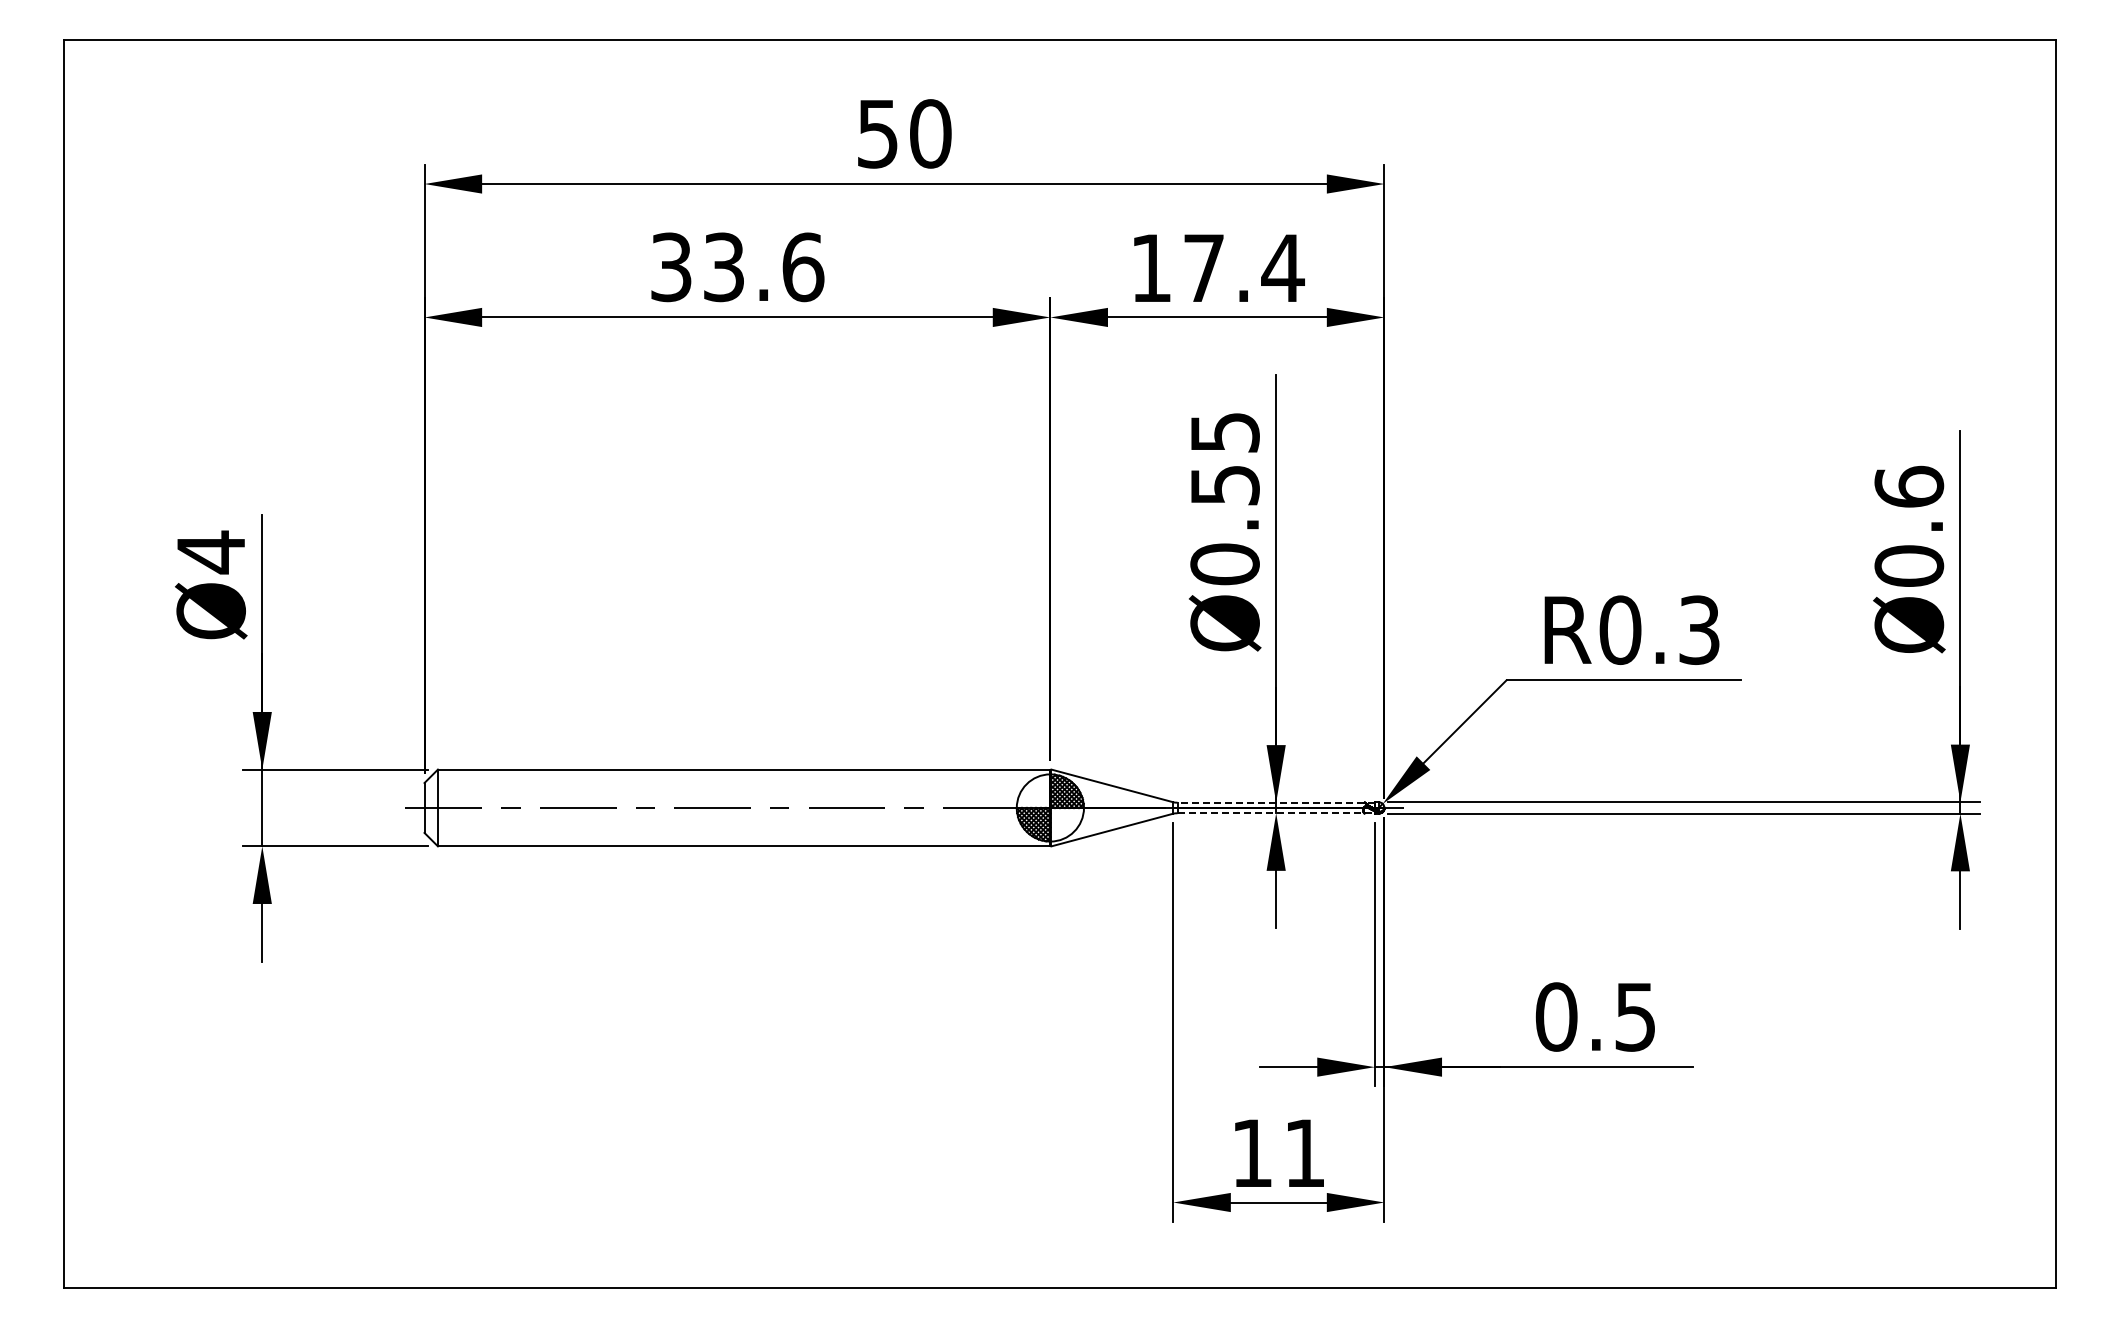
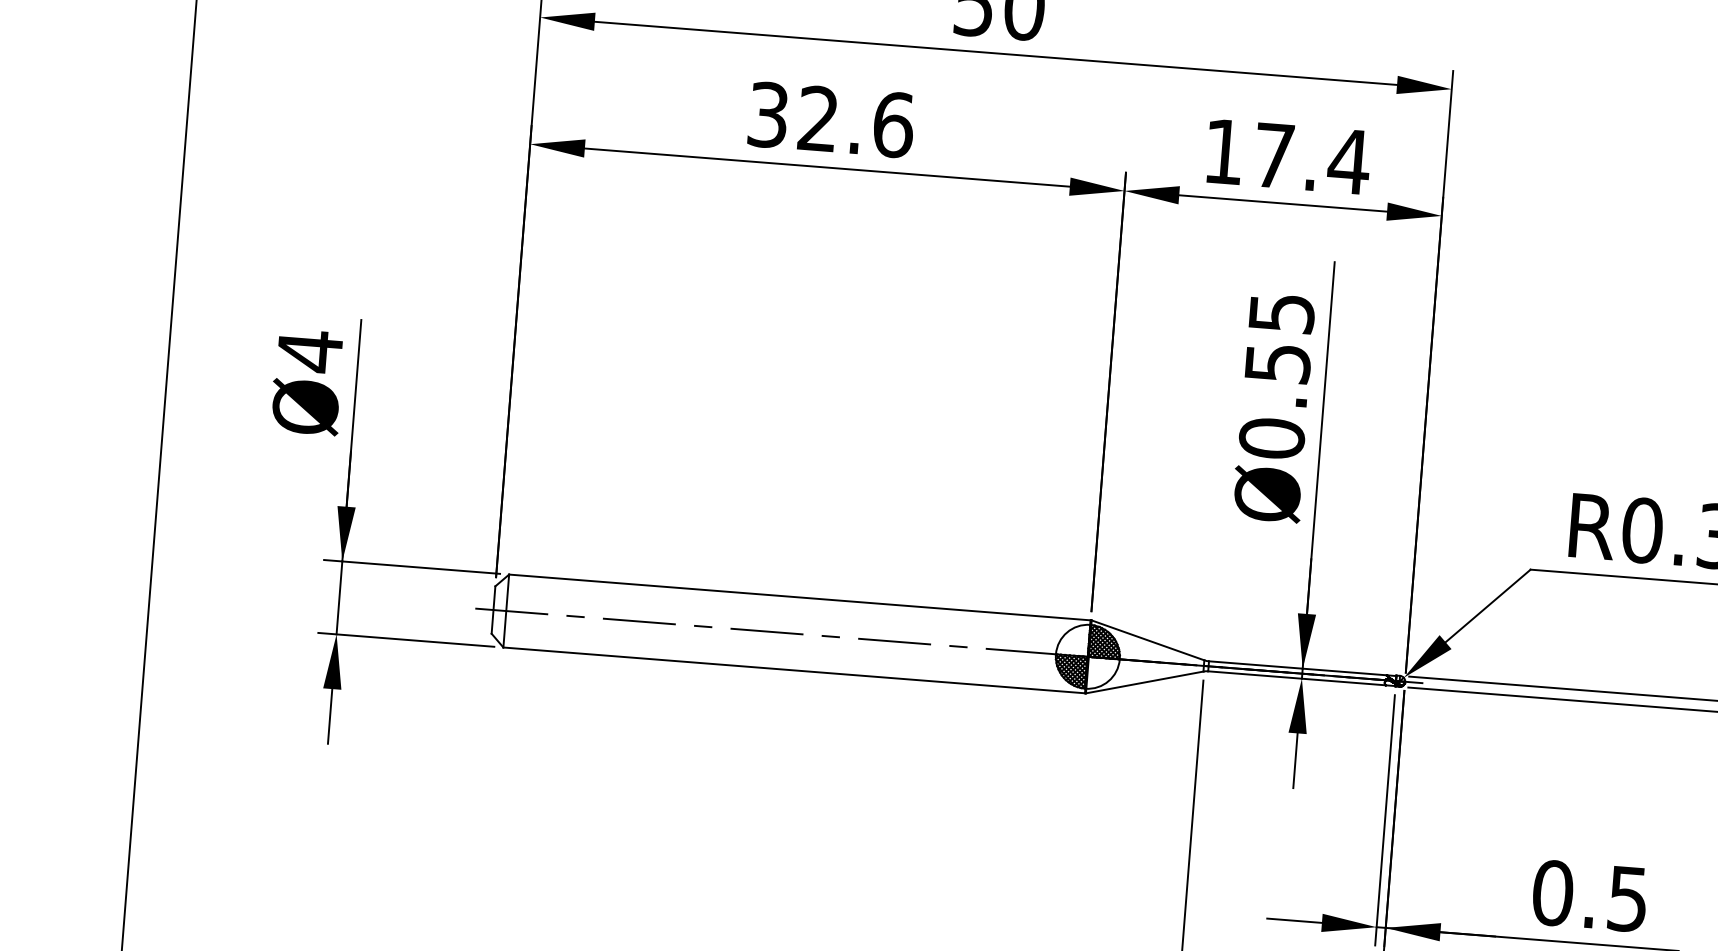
text: (723, 267) -> (817, 119), 33.6 -> 32.6
line: (1276, 802) -> (1303, 668), dashed -> solid
line: (1276, 813) -> (1302, 678), dashed -> solid

